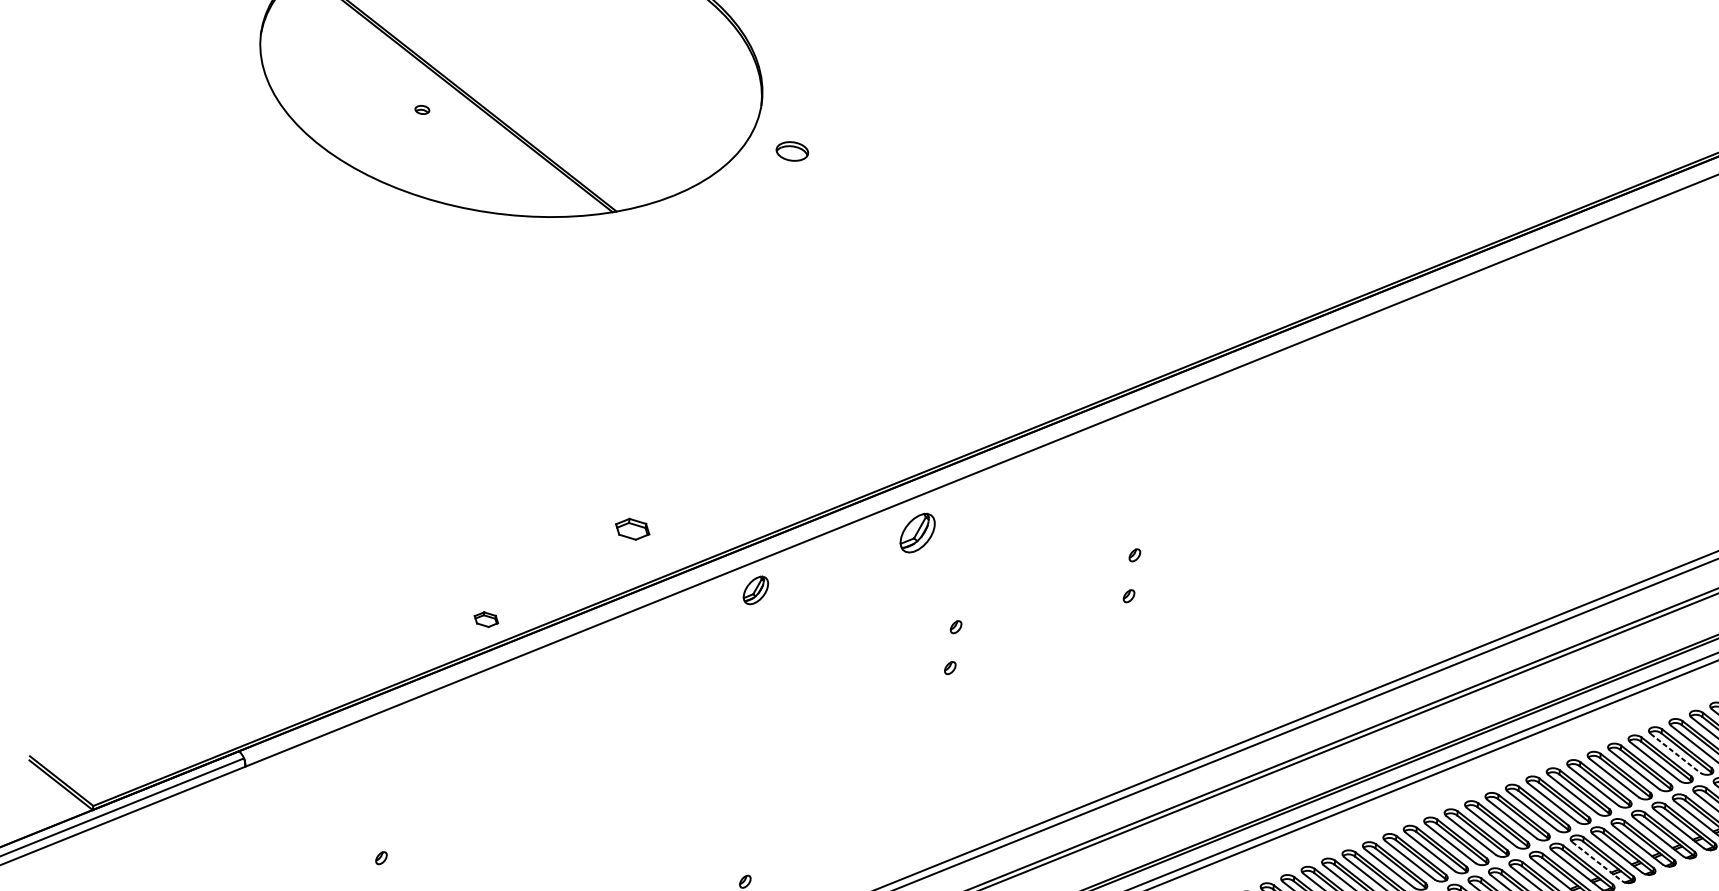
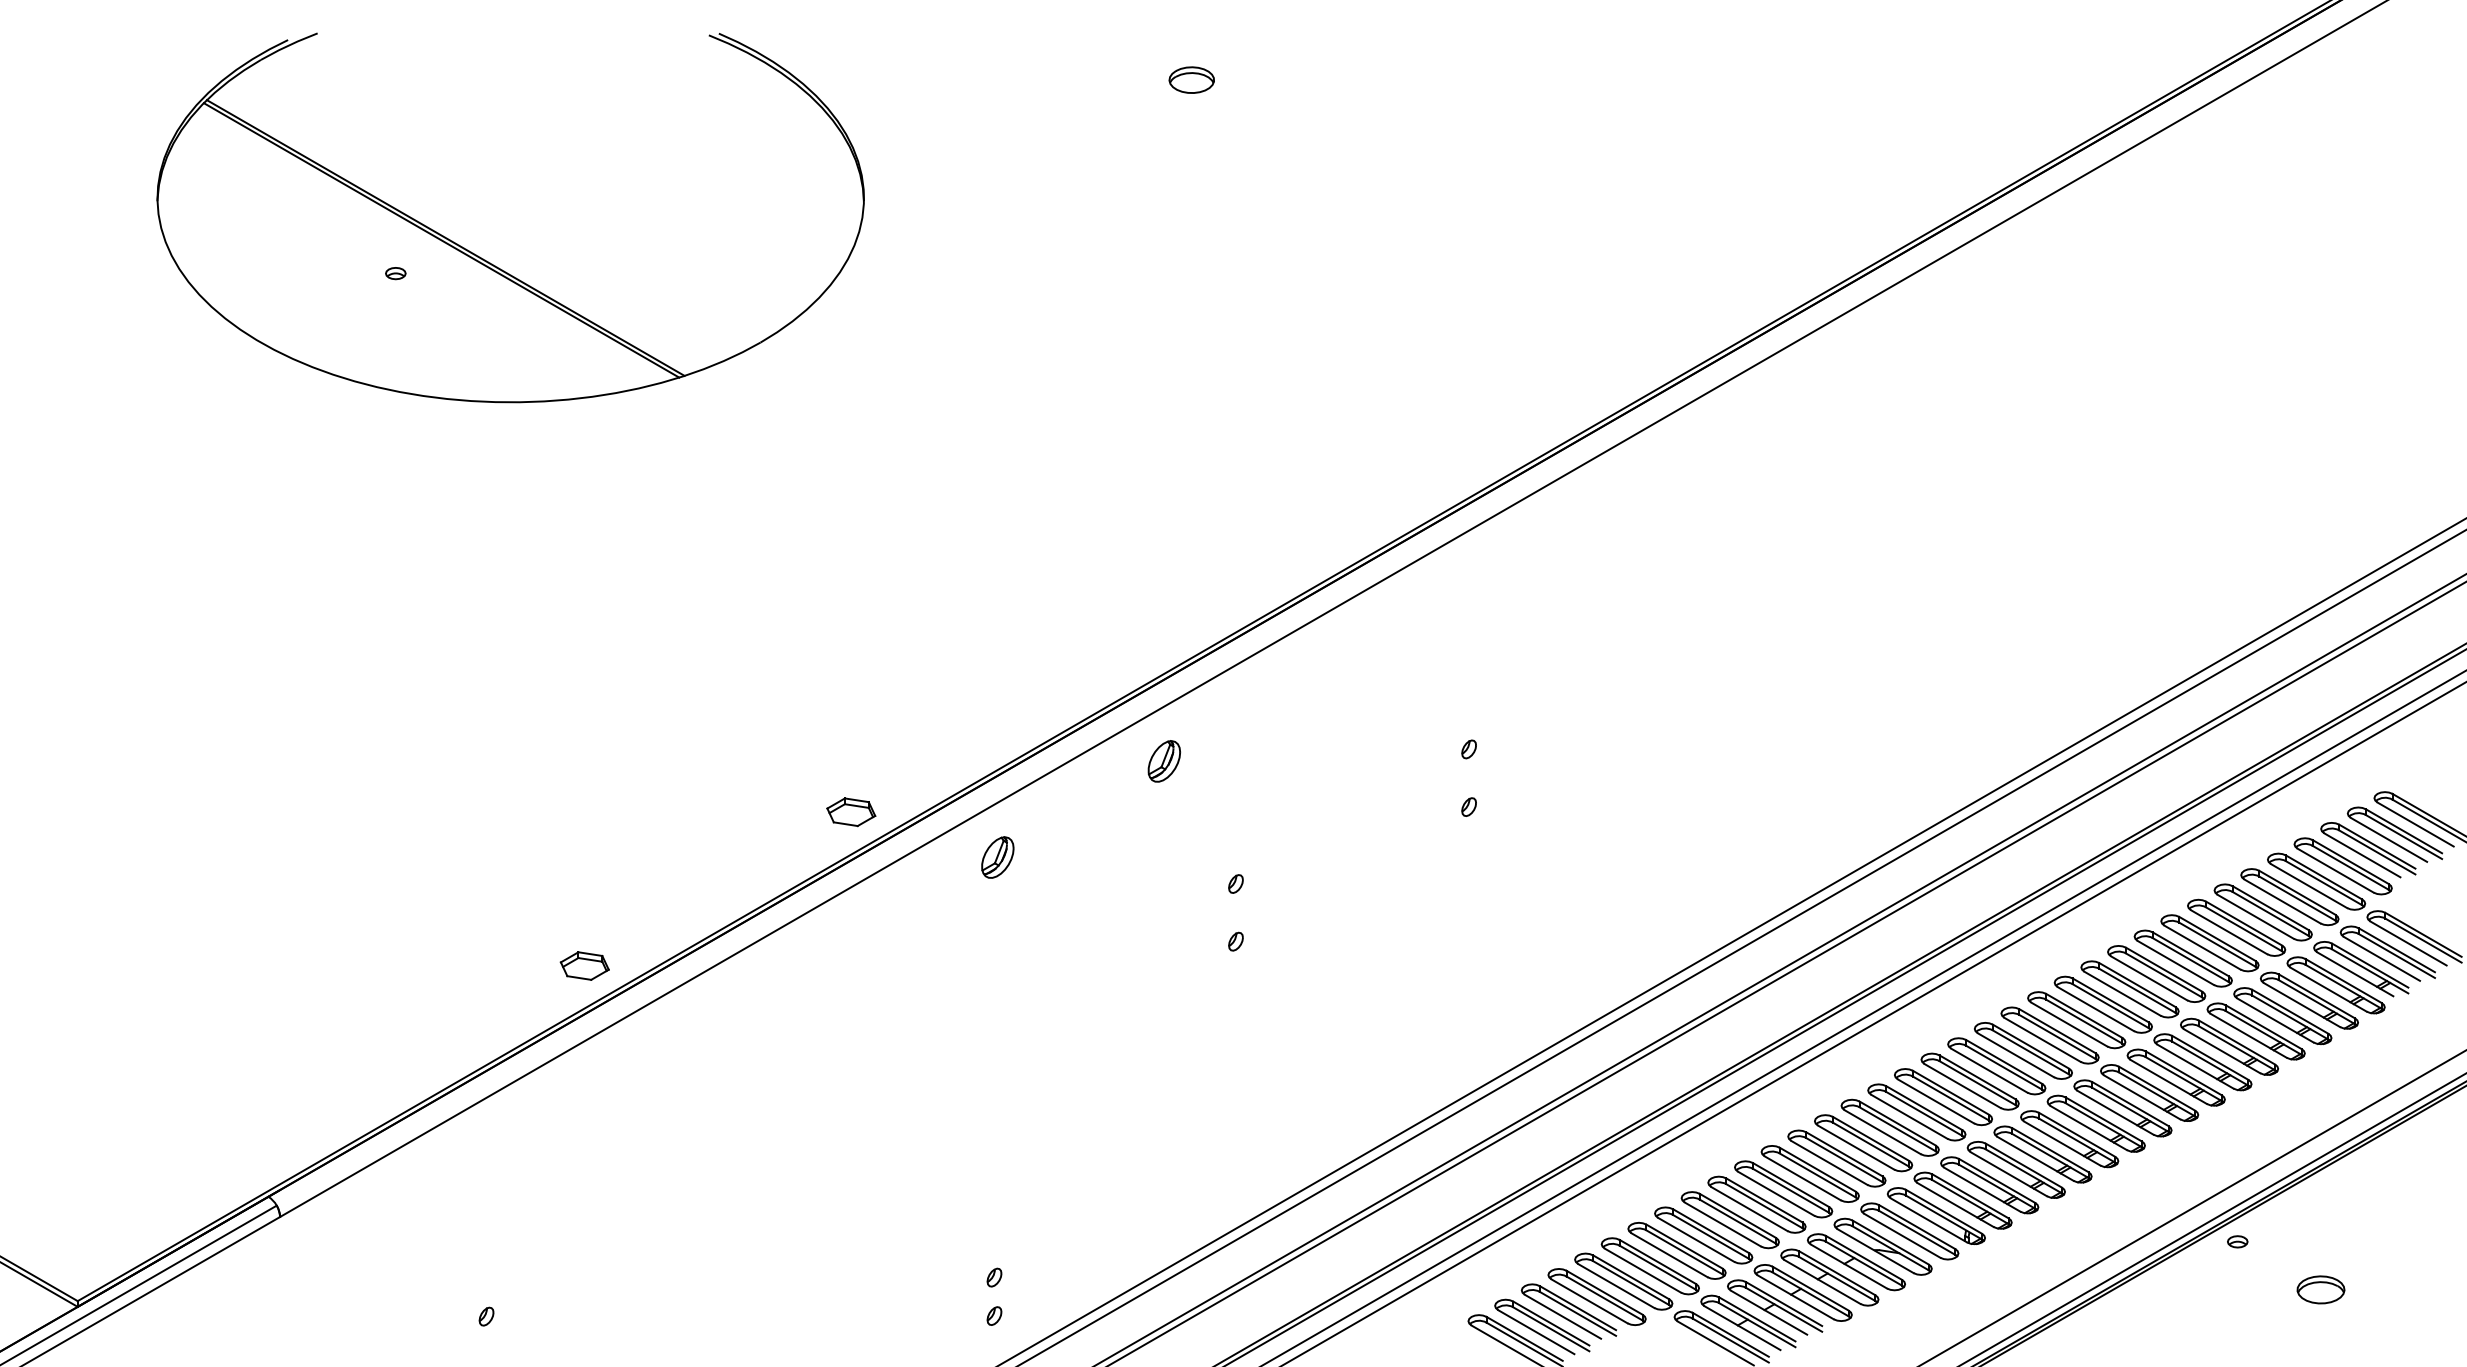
part: (792, 150) -> (1191, 79), moved
part: (632, 529) -> (851, 812), moved
part: (917, 533) -> (1164, 761), size x0.71
part: (755, 590) -> (997, 857), moved
part: (486, 619) -> (584, 965), size x1.43
line: (1675, 753) -> (2255, 916), dashed -> solid
line: (1596, 861) -> (2168, 1081), dashed -> solid

